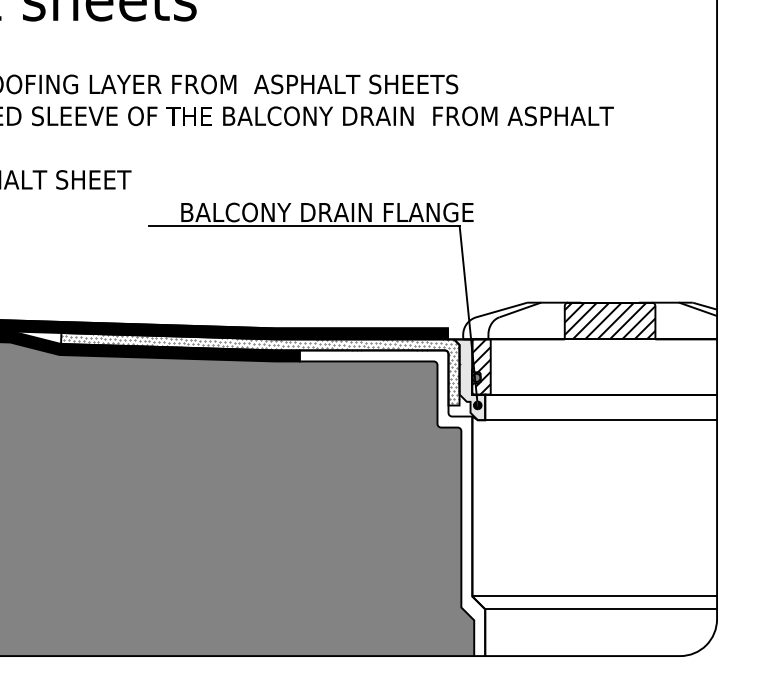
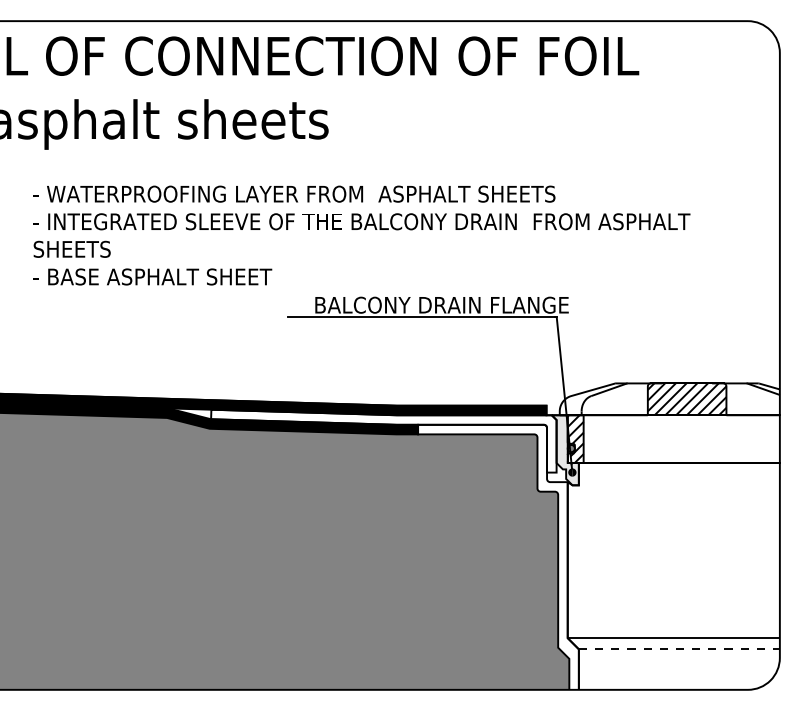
hatch: (259, 368) -> (383, 440), removed
line: (600, 420) -> (678, 485), removed
line: (601, 609) -> (679, 649), solid -> dashed

